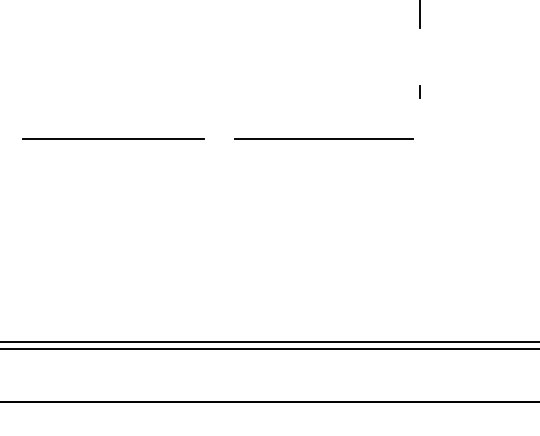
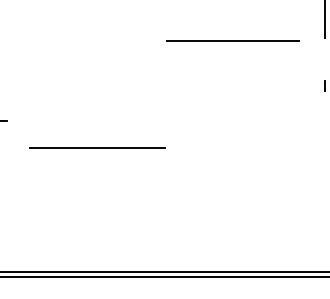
line: (113, 138) -> (97, 148), moved
line: (323, 138) -> (232, 40), moved

